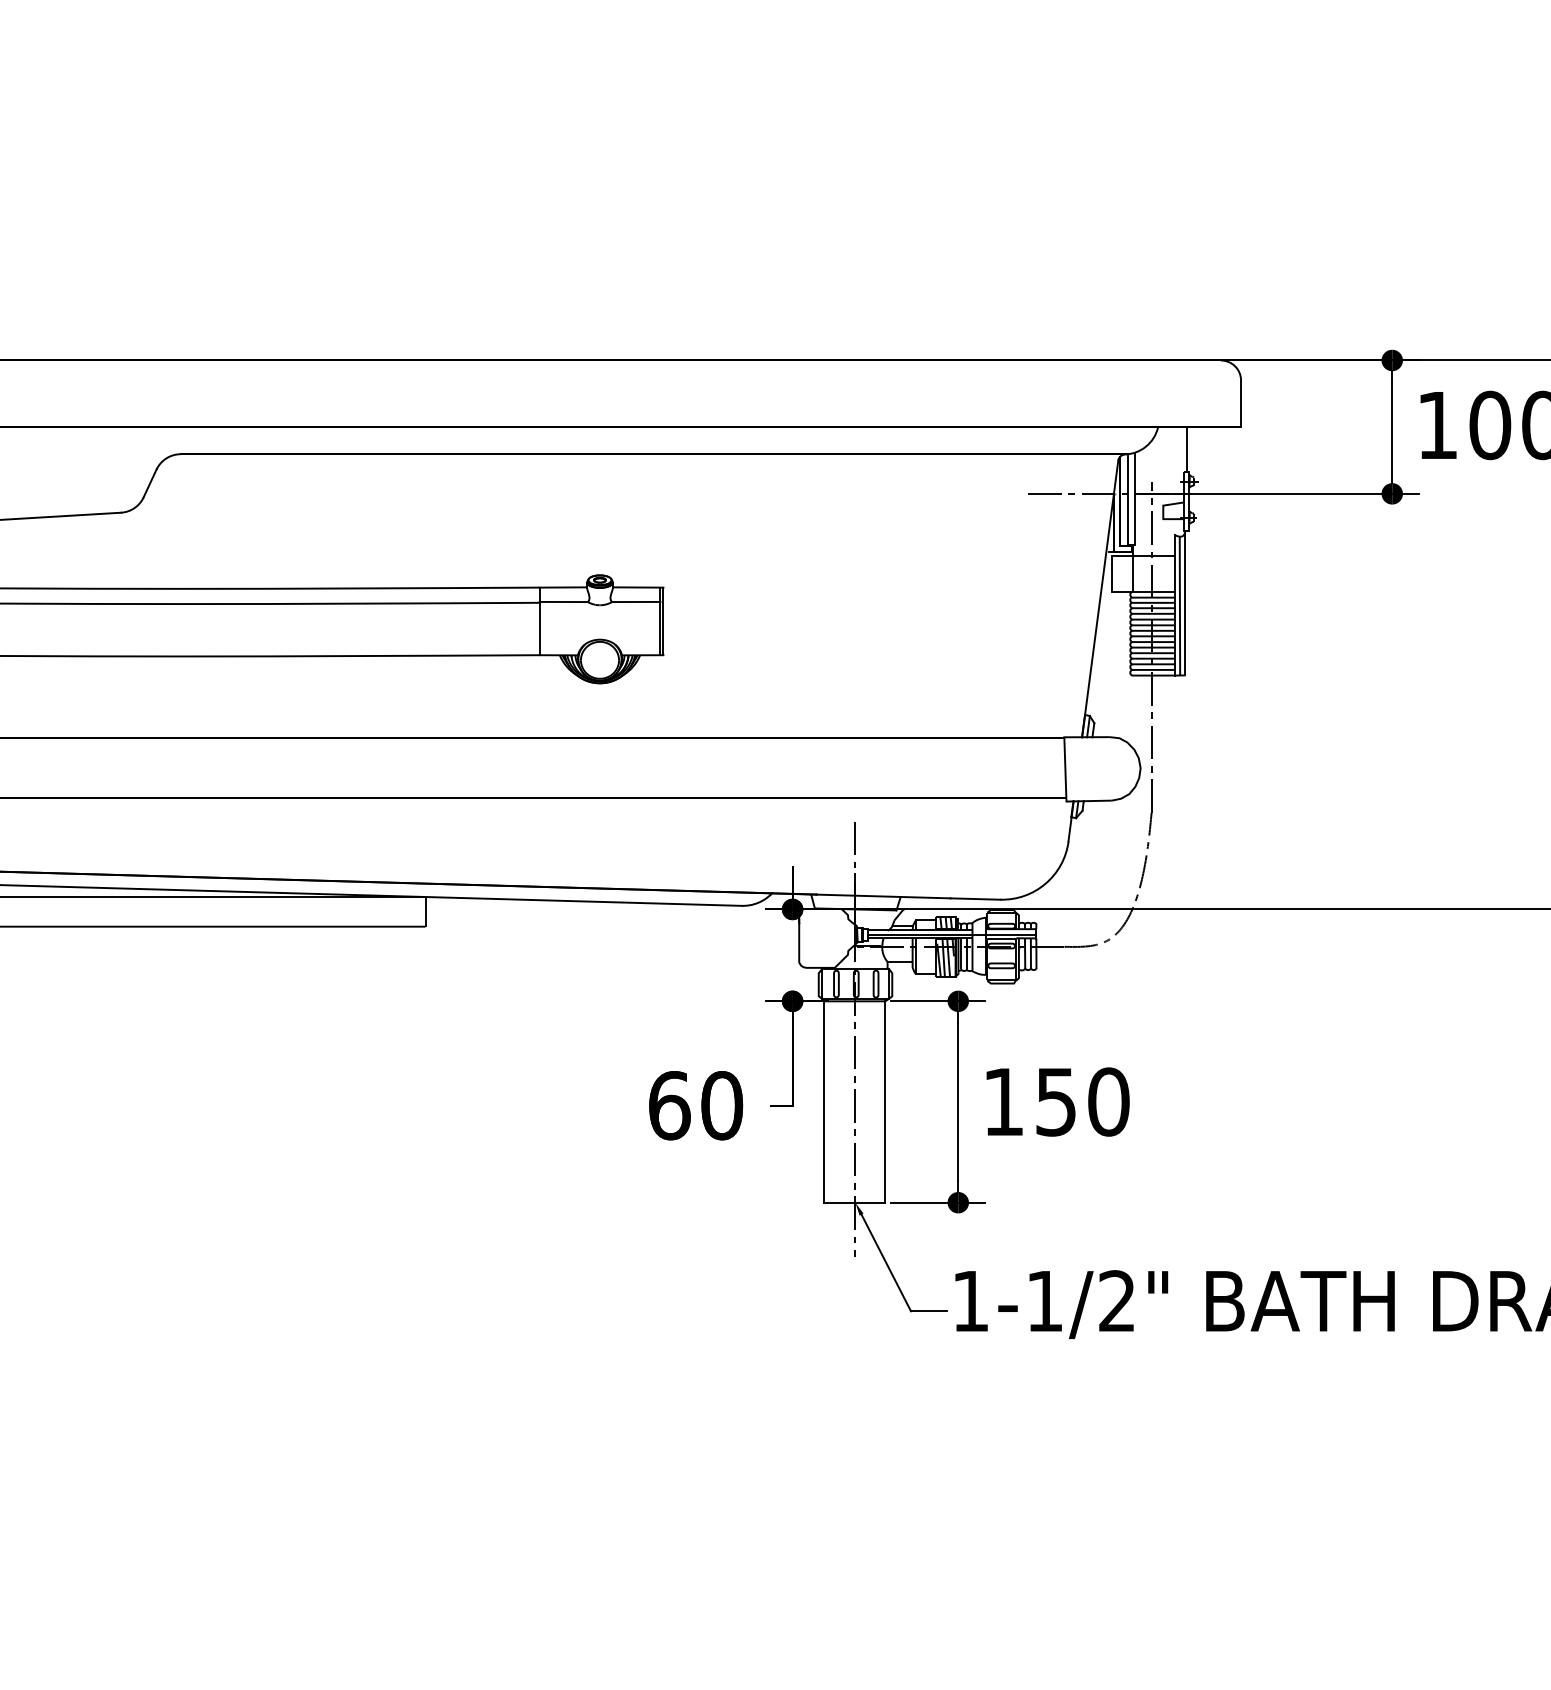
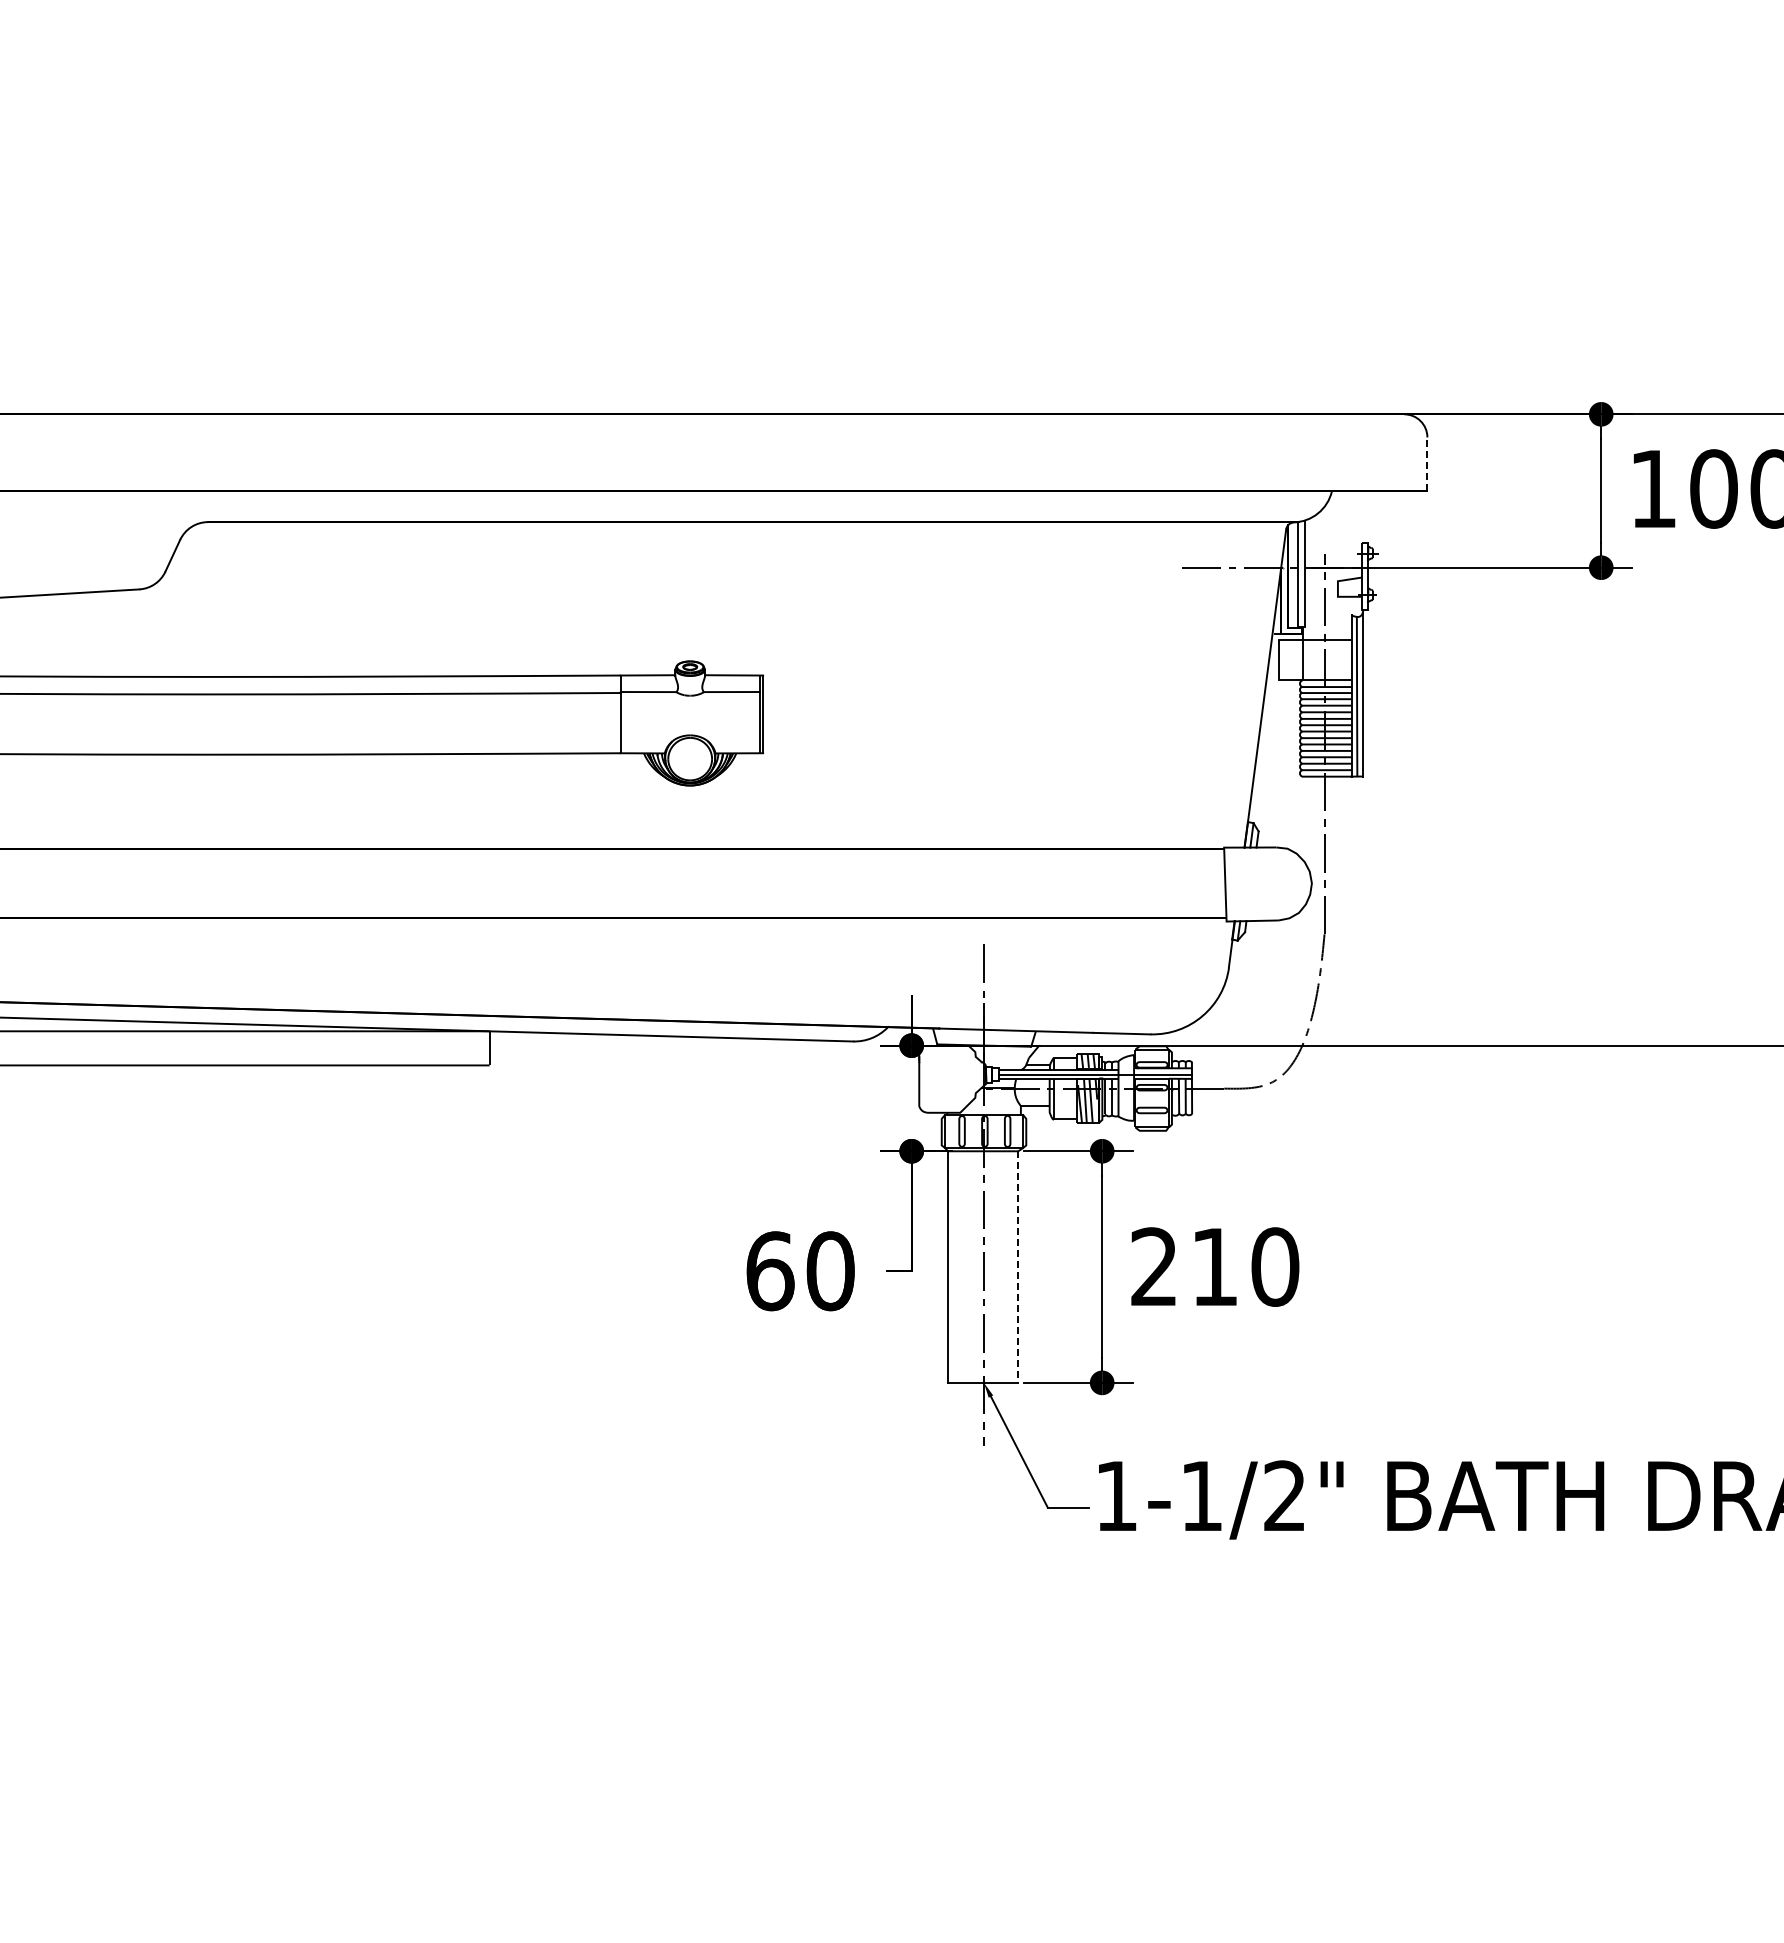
line: (1241, 404) -> (1427, 464), solid -> dashed
line: (1186, 449) -> (1364, 516), removed
text: (1028, 1101) -> (1183, 1266), 150 -> 210
line: (885, 1102) -> (1018, 1267), solid -> dashed

